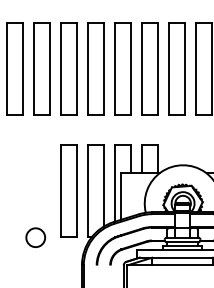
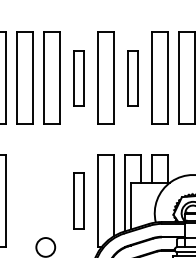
part: (68, 68) -> (78, 78), size x0.6
part: (122, 68) -> (132, 78), size x0.6
part: (68, 190) -> (78, 200), size x0.6

